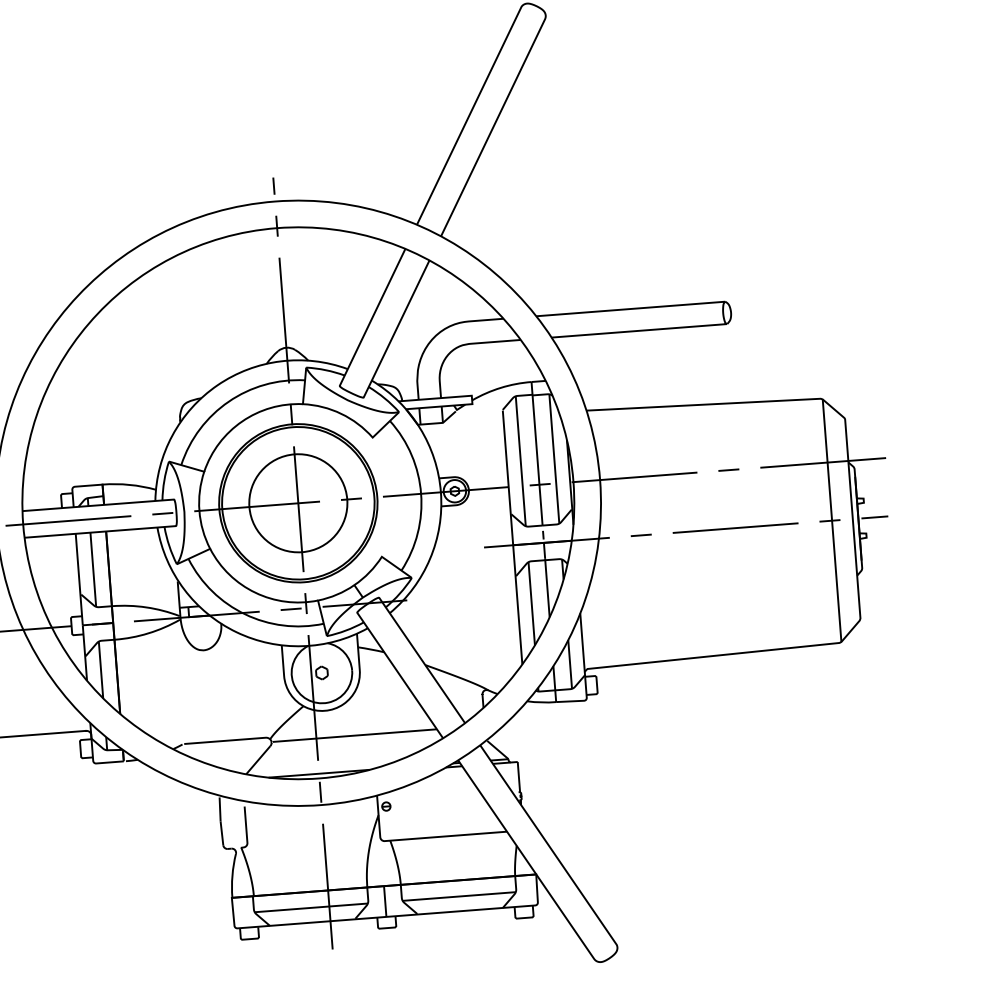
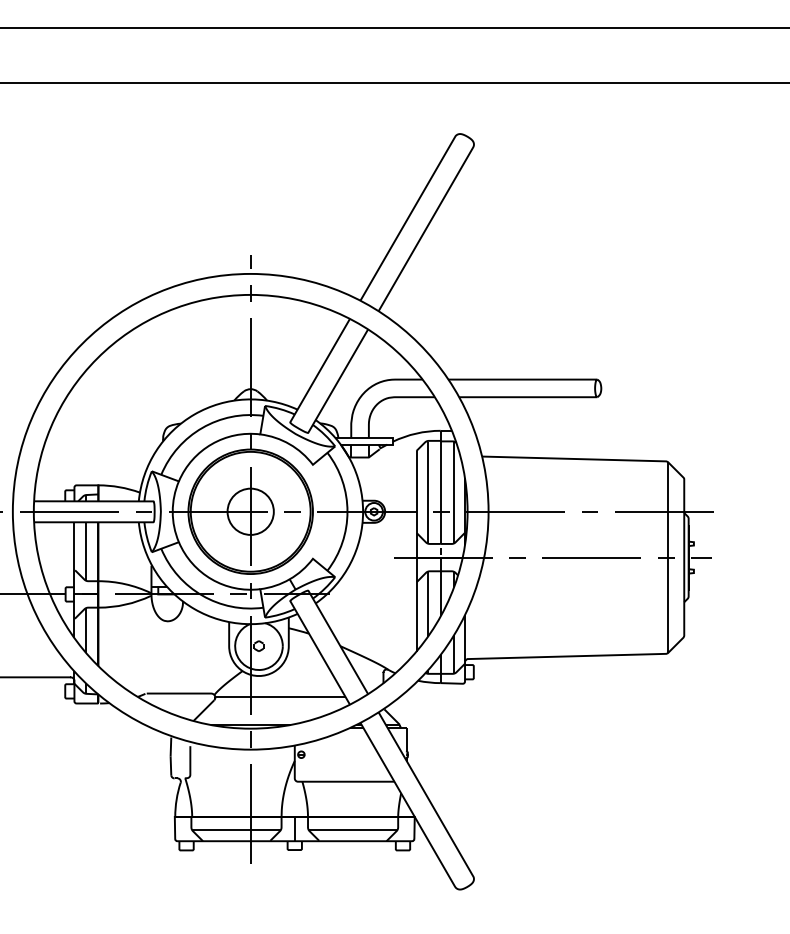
circle: (298, 502) -> (250, 511), size x0.6

